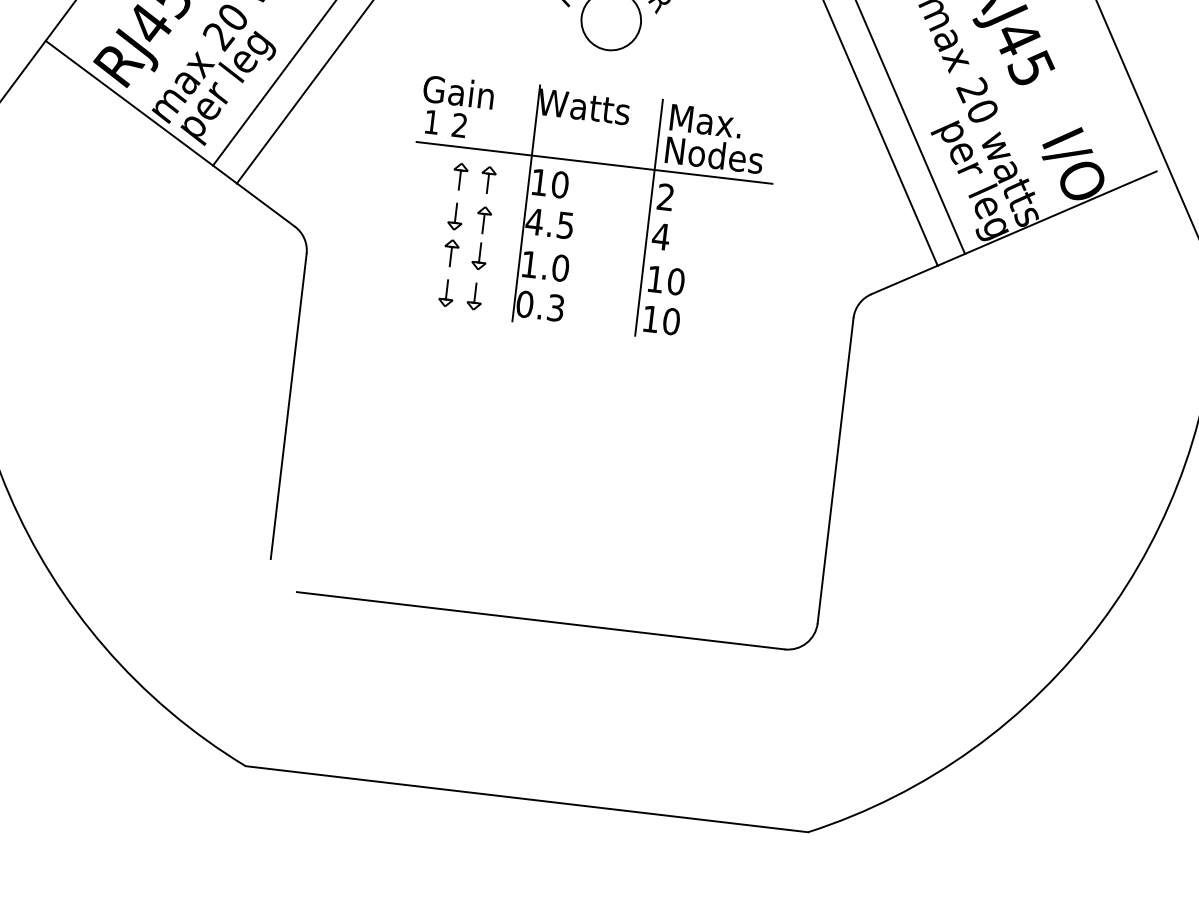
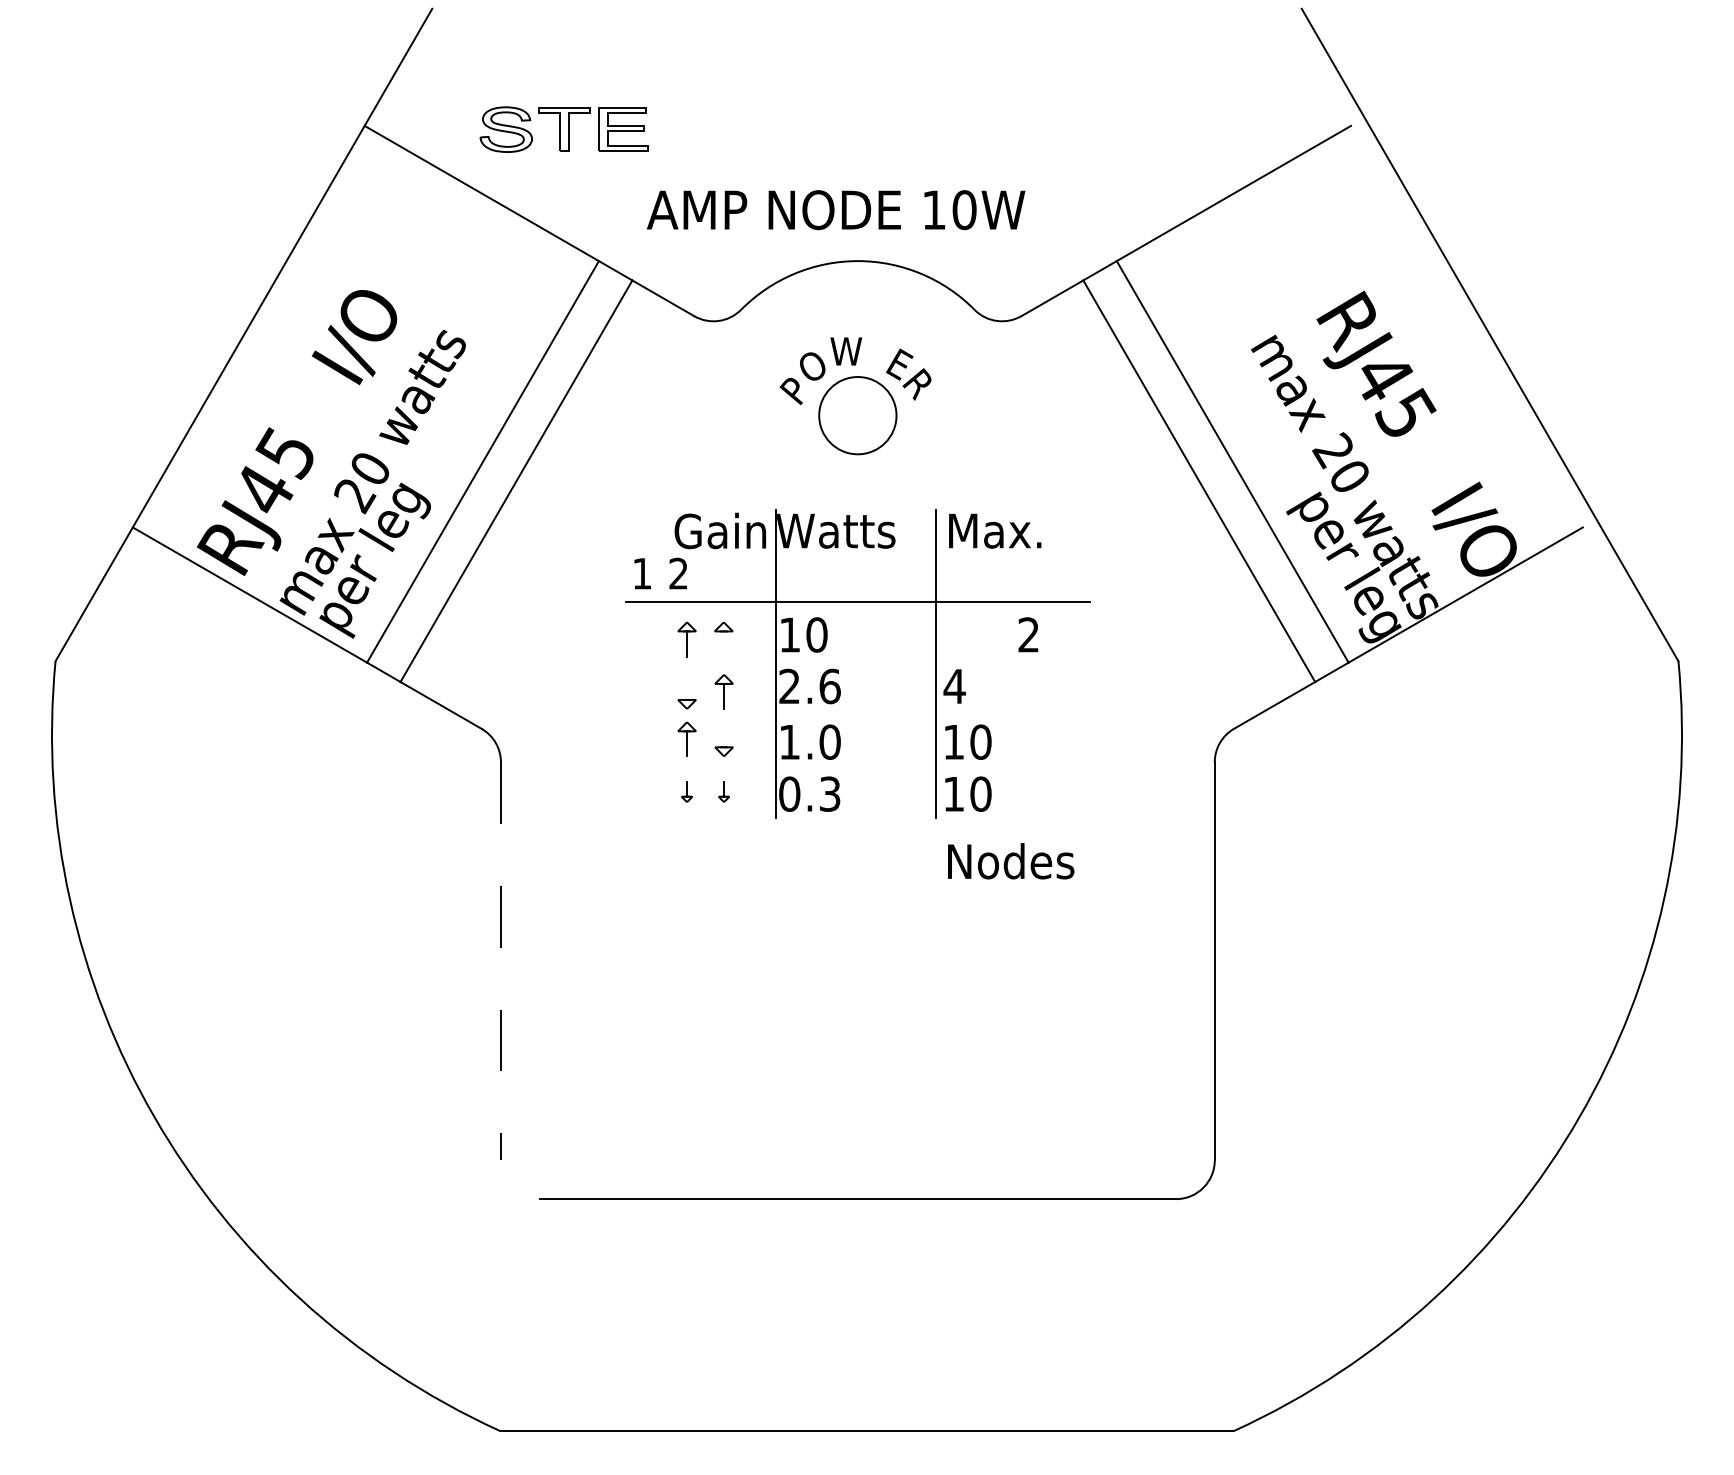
text: (458, 91) -> (720, 530), moved
text: (714, 155) -> (1011, 861), moved
line: (487, 182) -> (723, 643), removed
text: (665, 196) -> (1028, 634), moved
line: (456, 212) -> (687, 686), removed
text: (549, 223) -> (809, 686), 4.5 -> 2.6
line: (480, 252) -> (724, 734), removed
part: (446, 293) -> (686, 791), size x0.6
part: (474, 296) -> (723, 791), size x0.6
line: (288, 406) -> (500, 961), solid -> dashed

